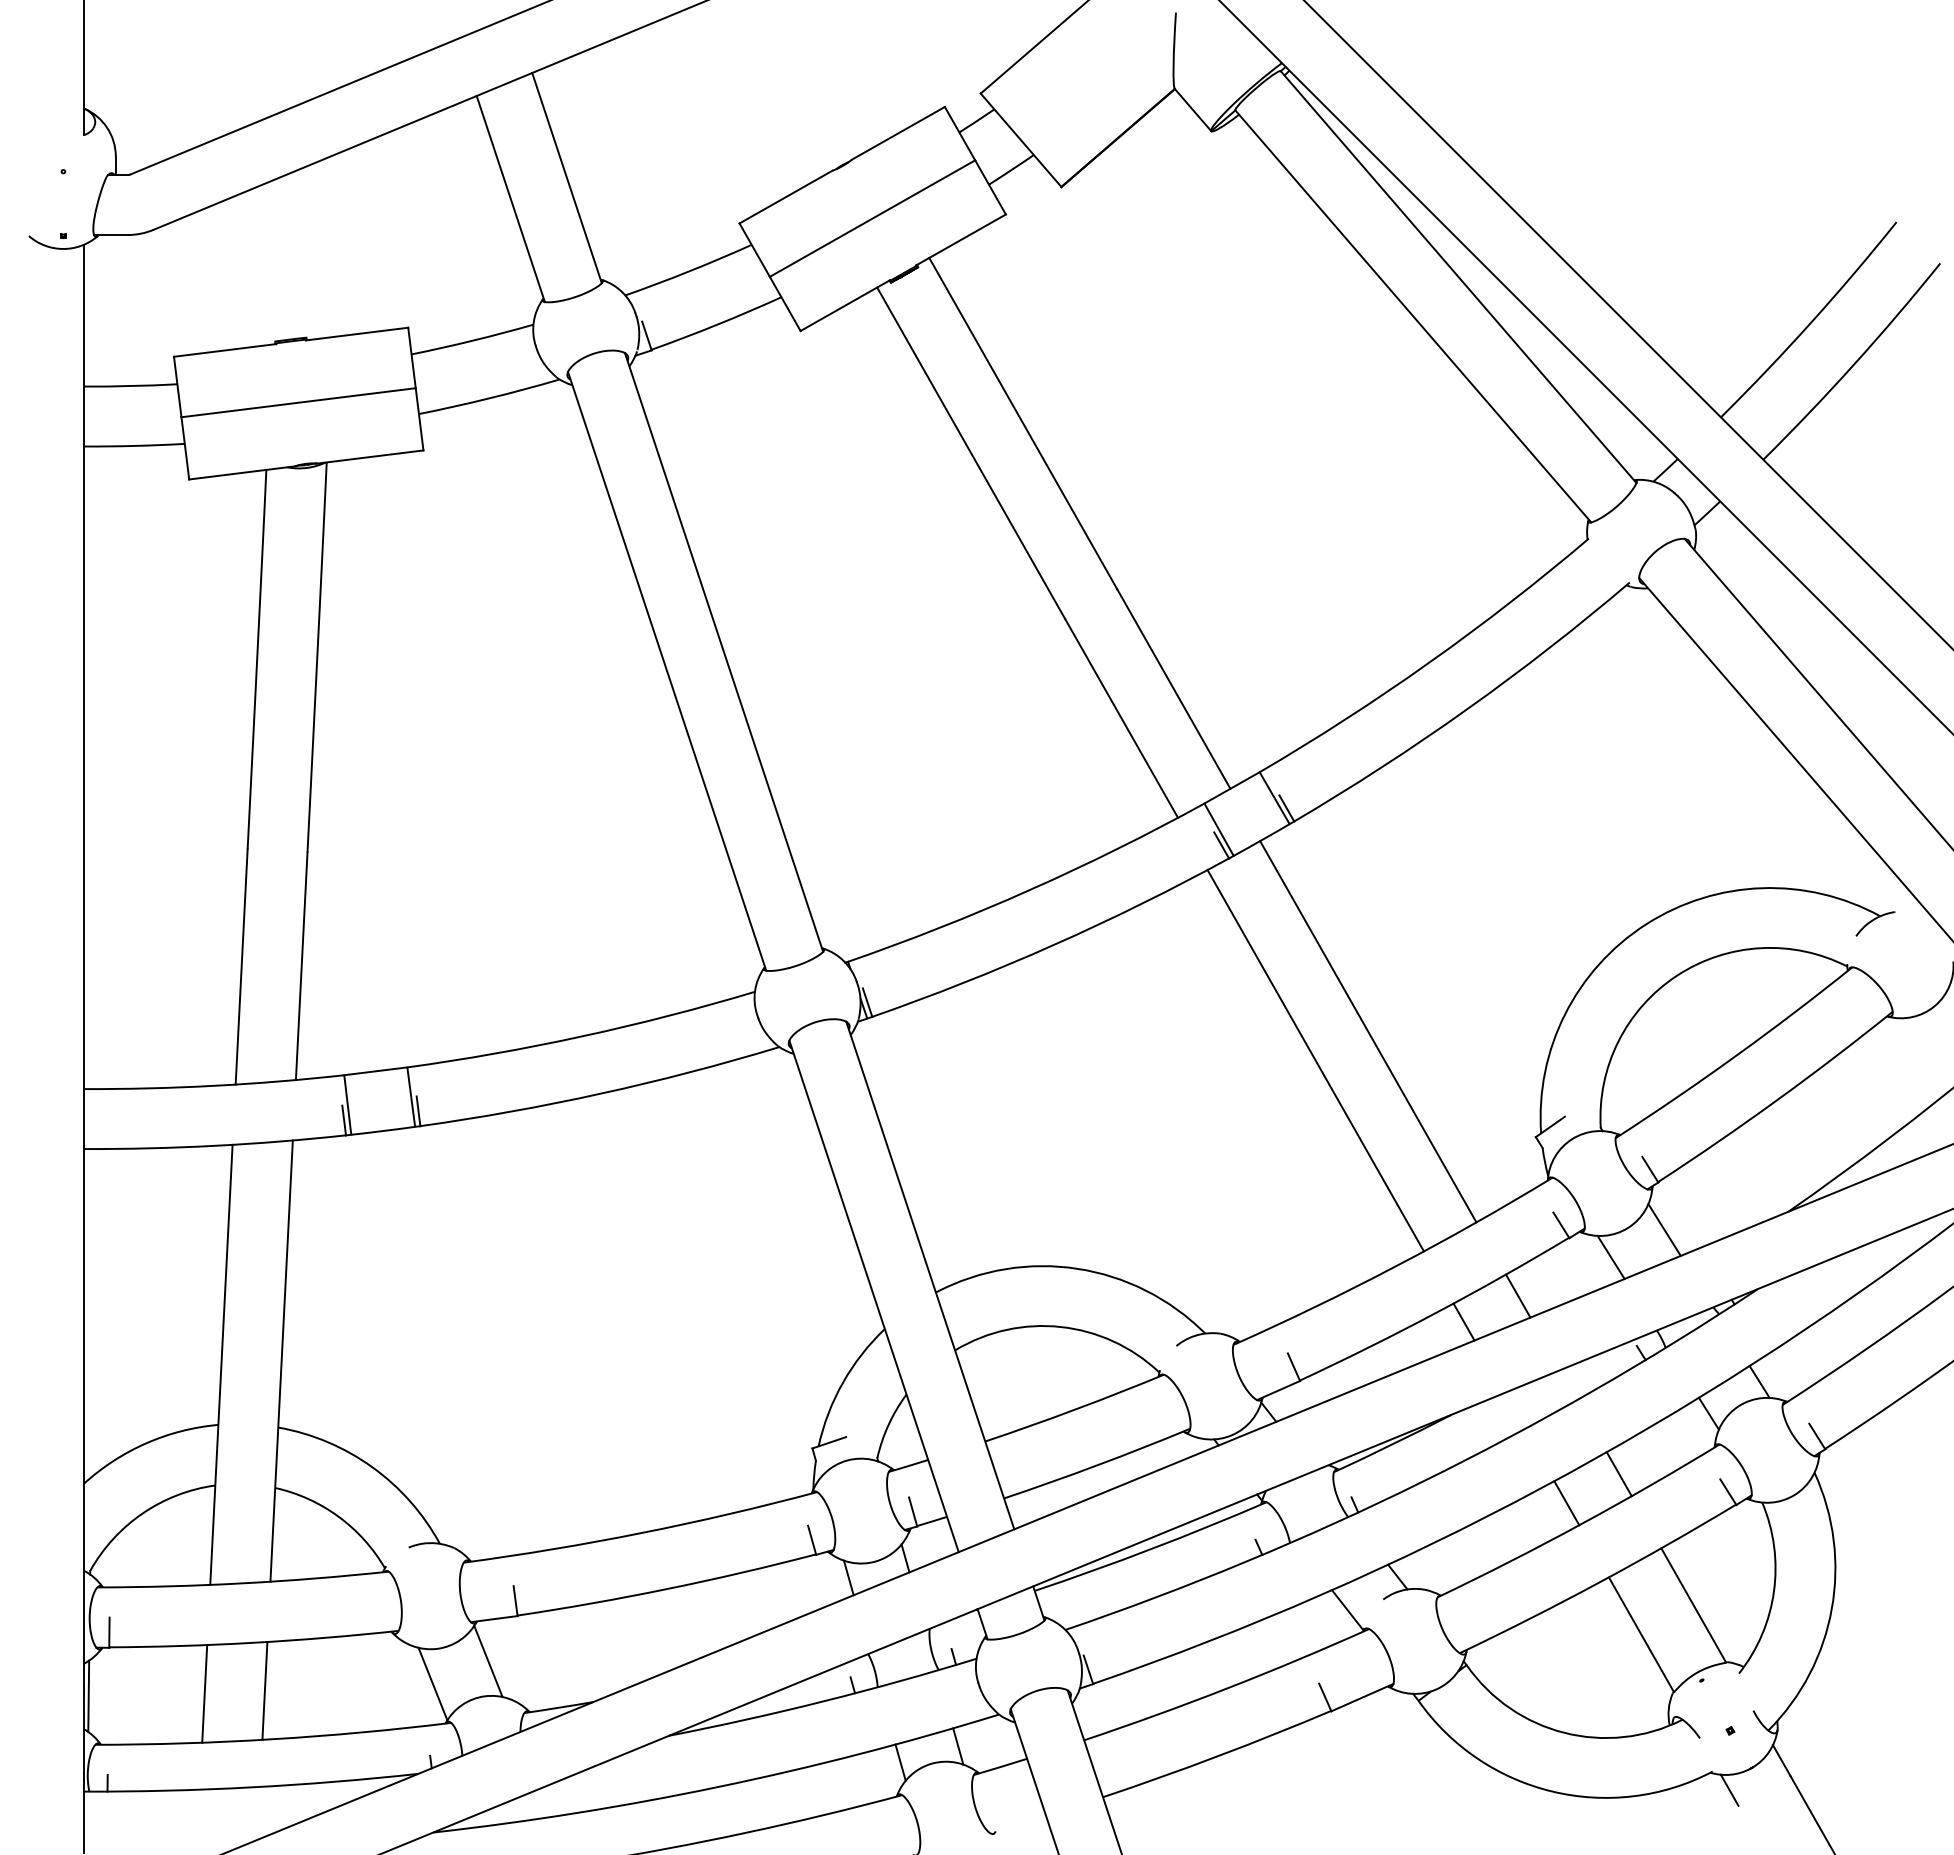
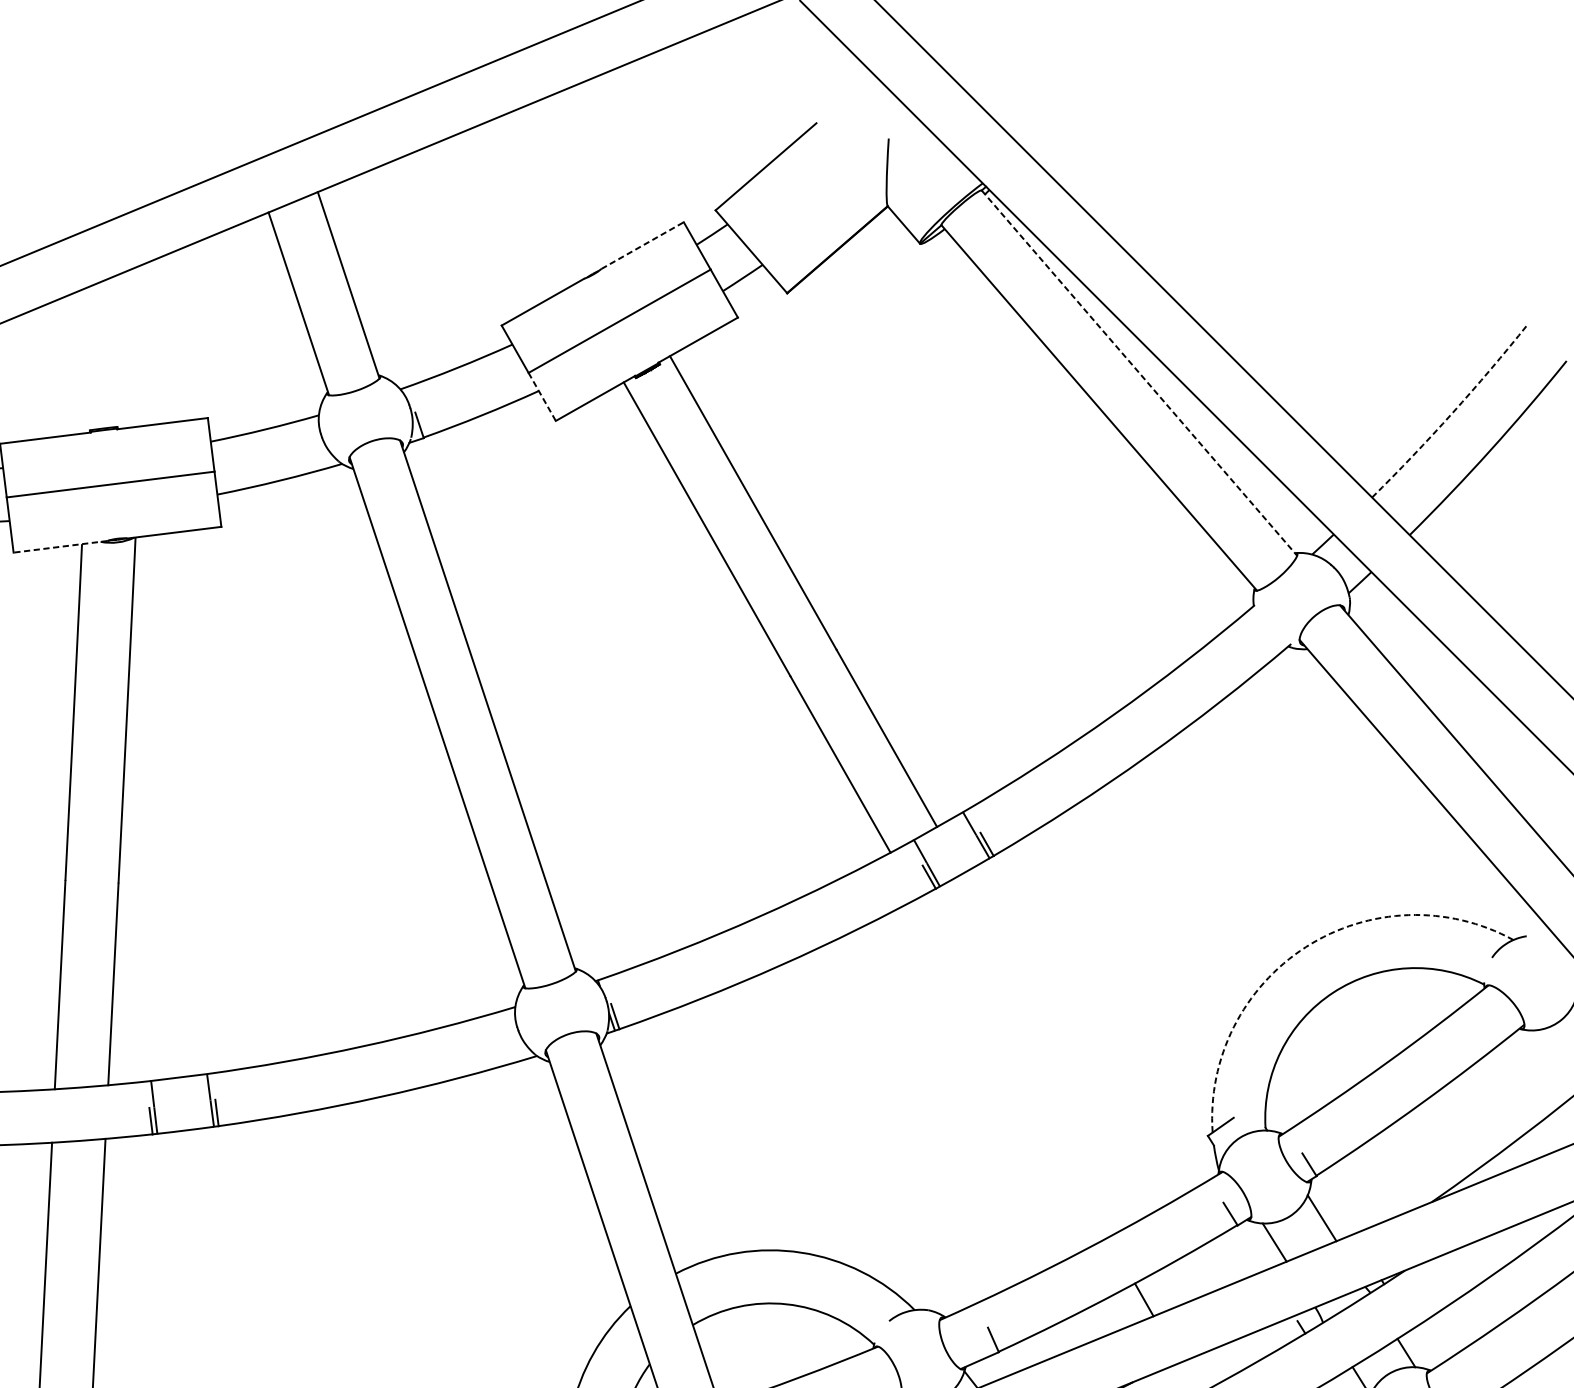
line: (898, 133) -> (642, 245), solid -> dashed
line: (1458, 277) -> (1139, 373), solid -> dashed
line: (785, 304) -> (542, 397), solid -> dashed
arc: (1811, 322) -> (1452, 413), solid -> dashed
line: (241, 472) -> (59, 546), solid -> dashed
arc: (1646, 924) -> (1306, 947), solid -> dashed
line: (1368, 1031) -> (1059, 1042), removed
line: (1315, 1060) -> (1012, 1067), removed
line: (1518, 1295) -> (1192, 1276), removed

